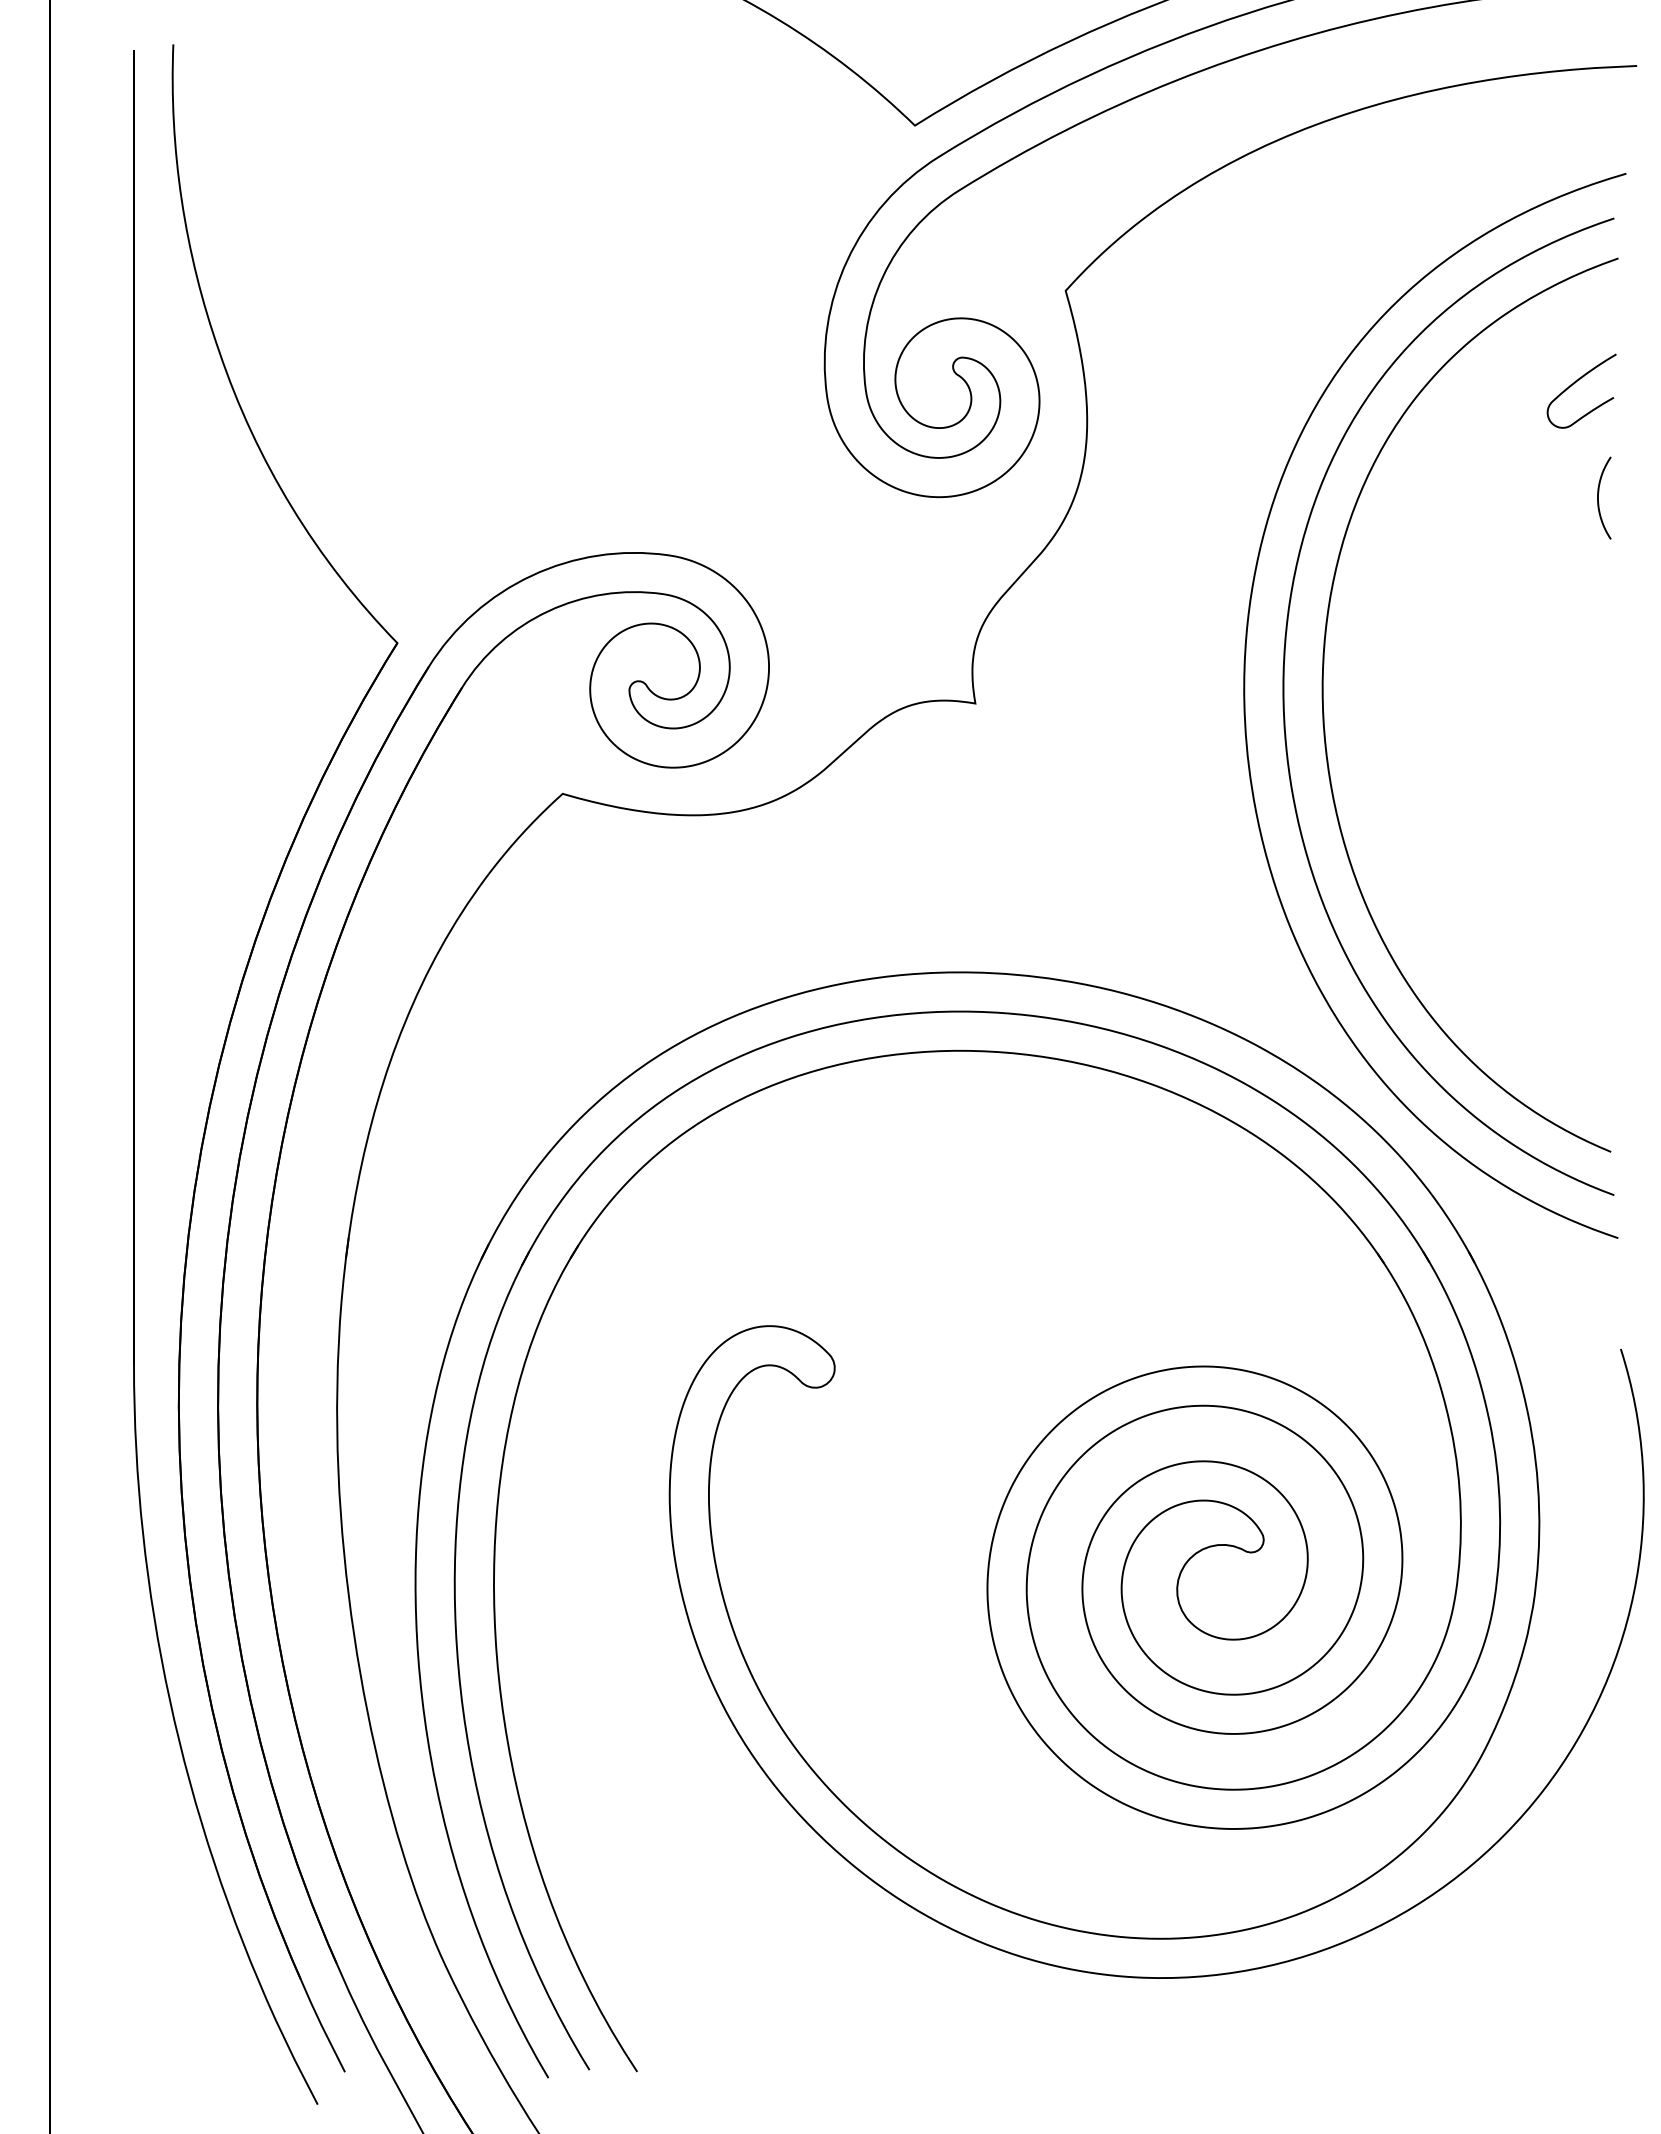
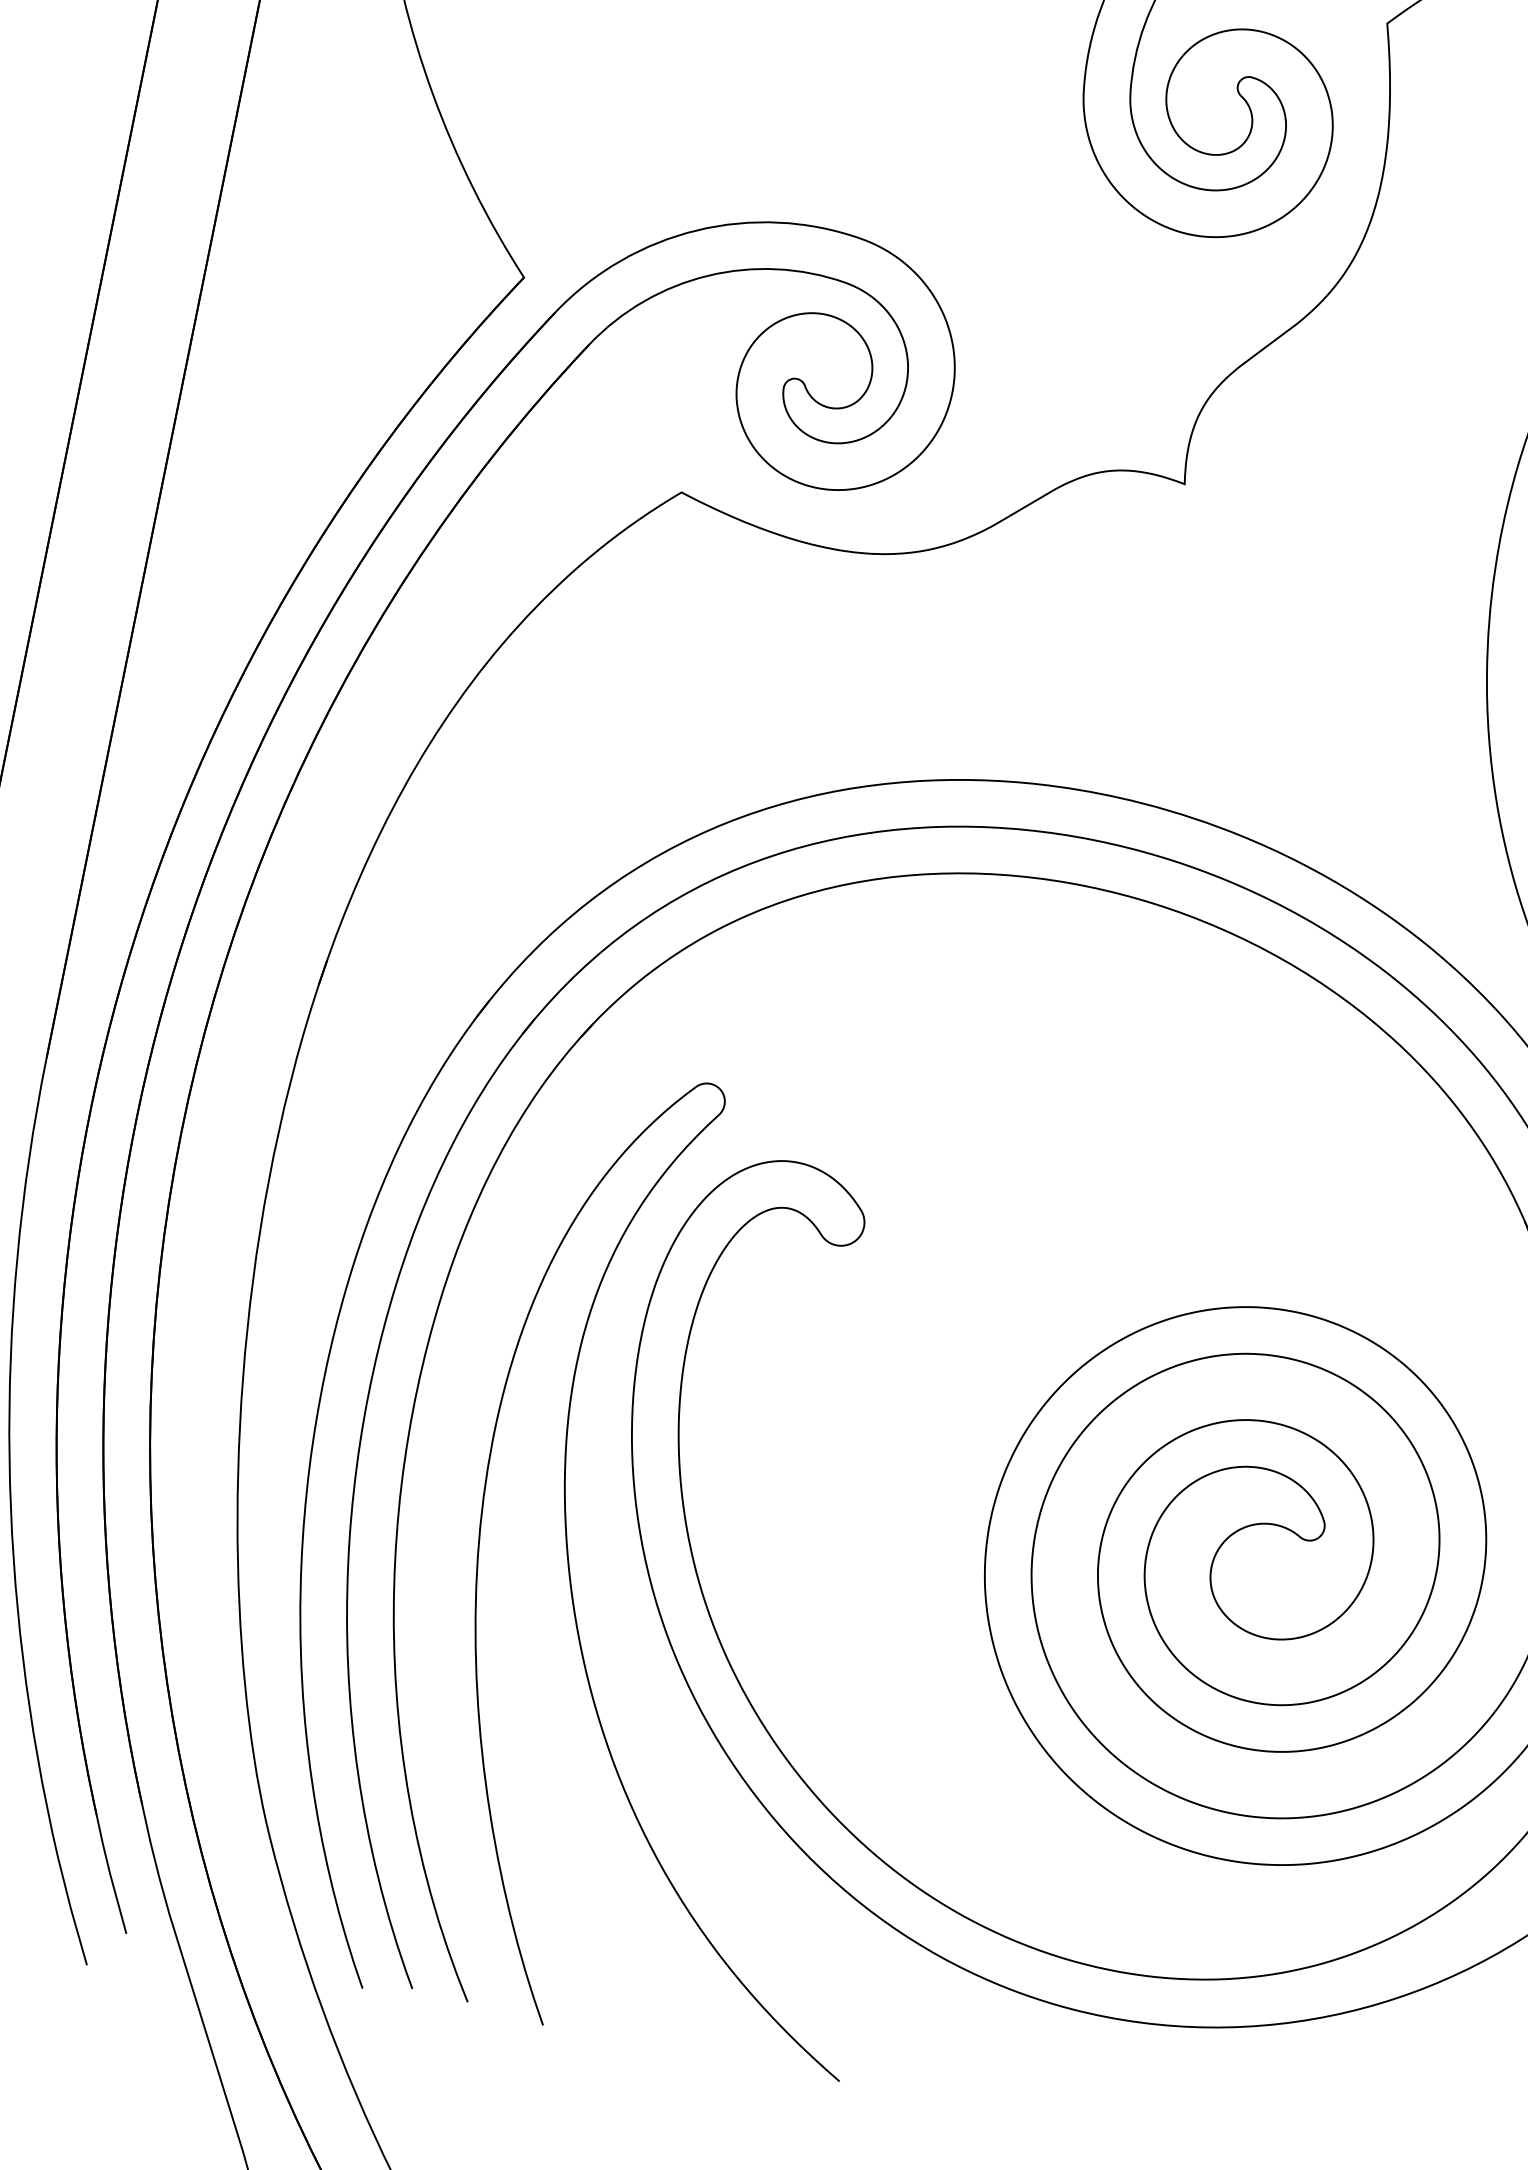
curve: (654, 1712) -> (572, 1586), added

